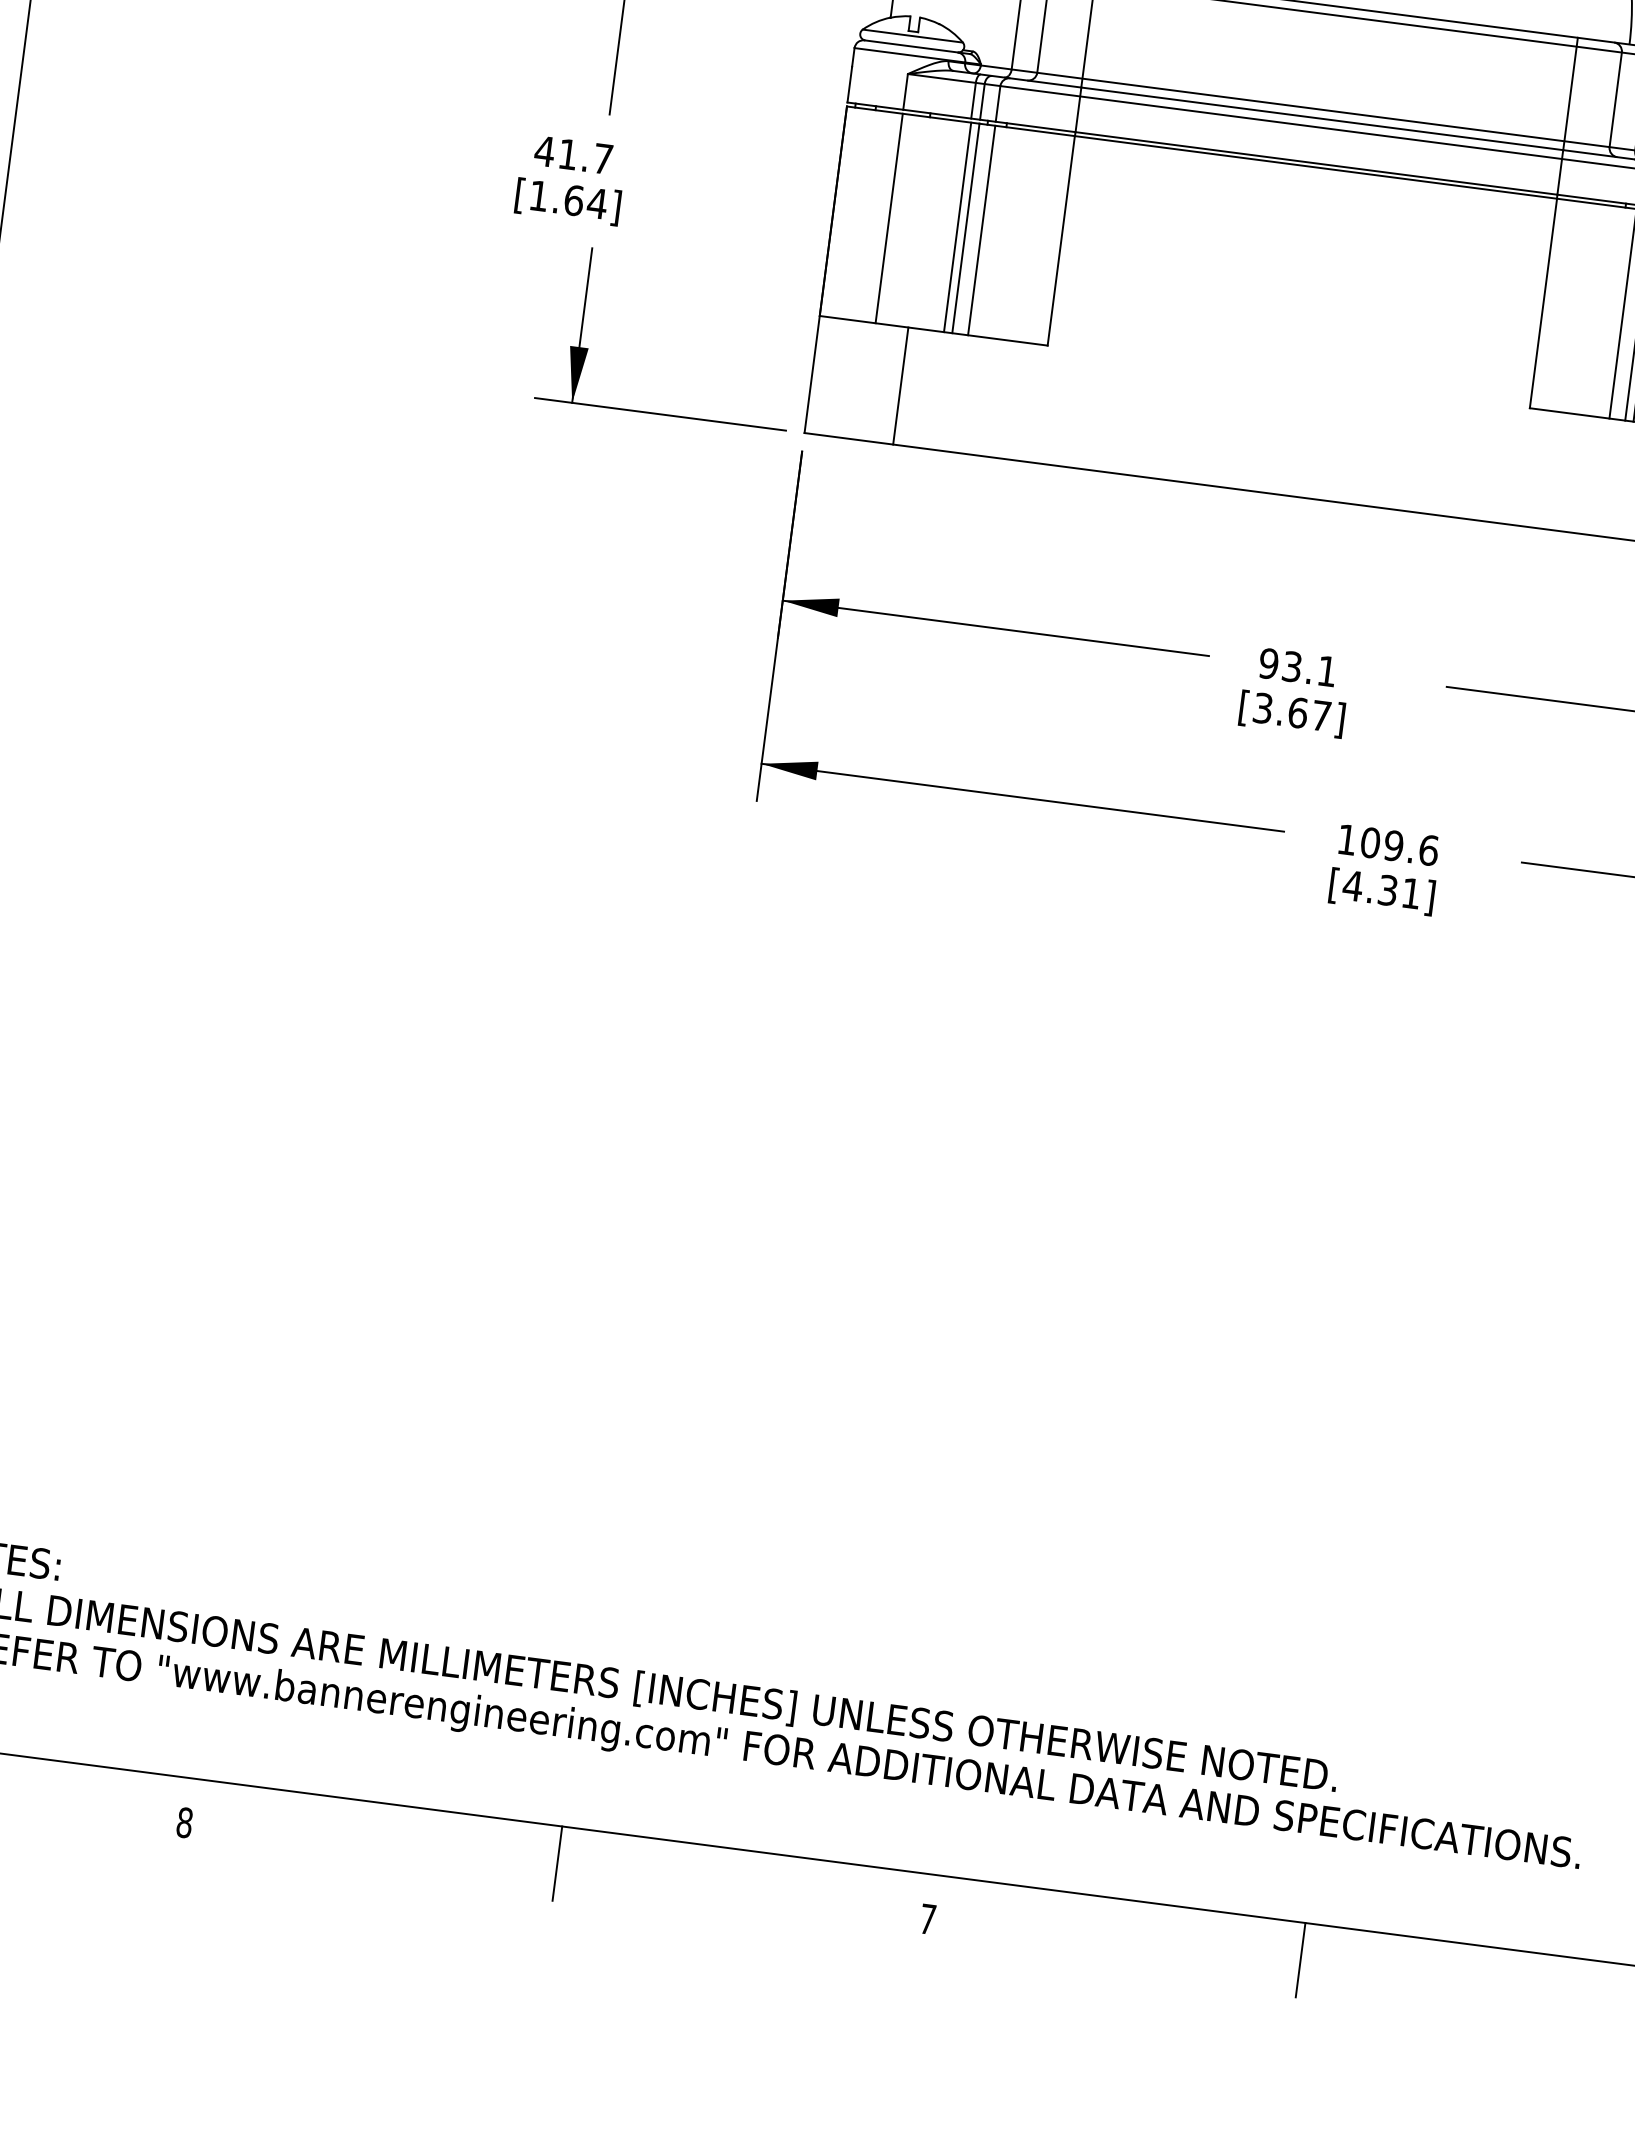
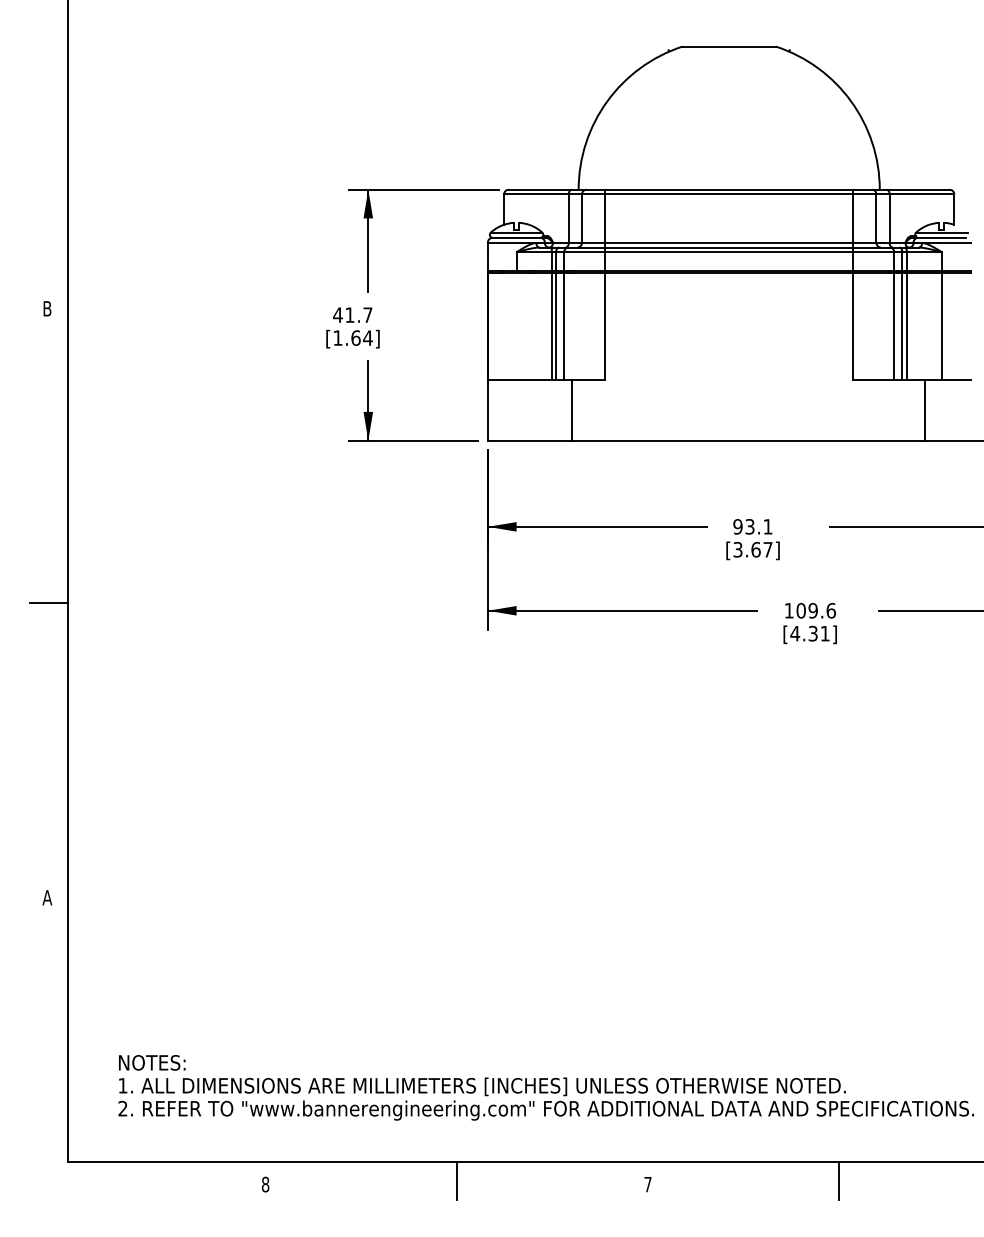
line: (888, 218) -> (516, 326), removed
line: (900, 386) -> (571, 410), moved

